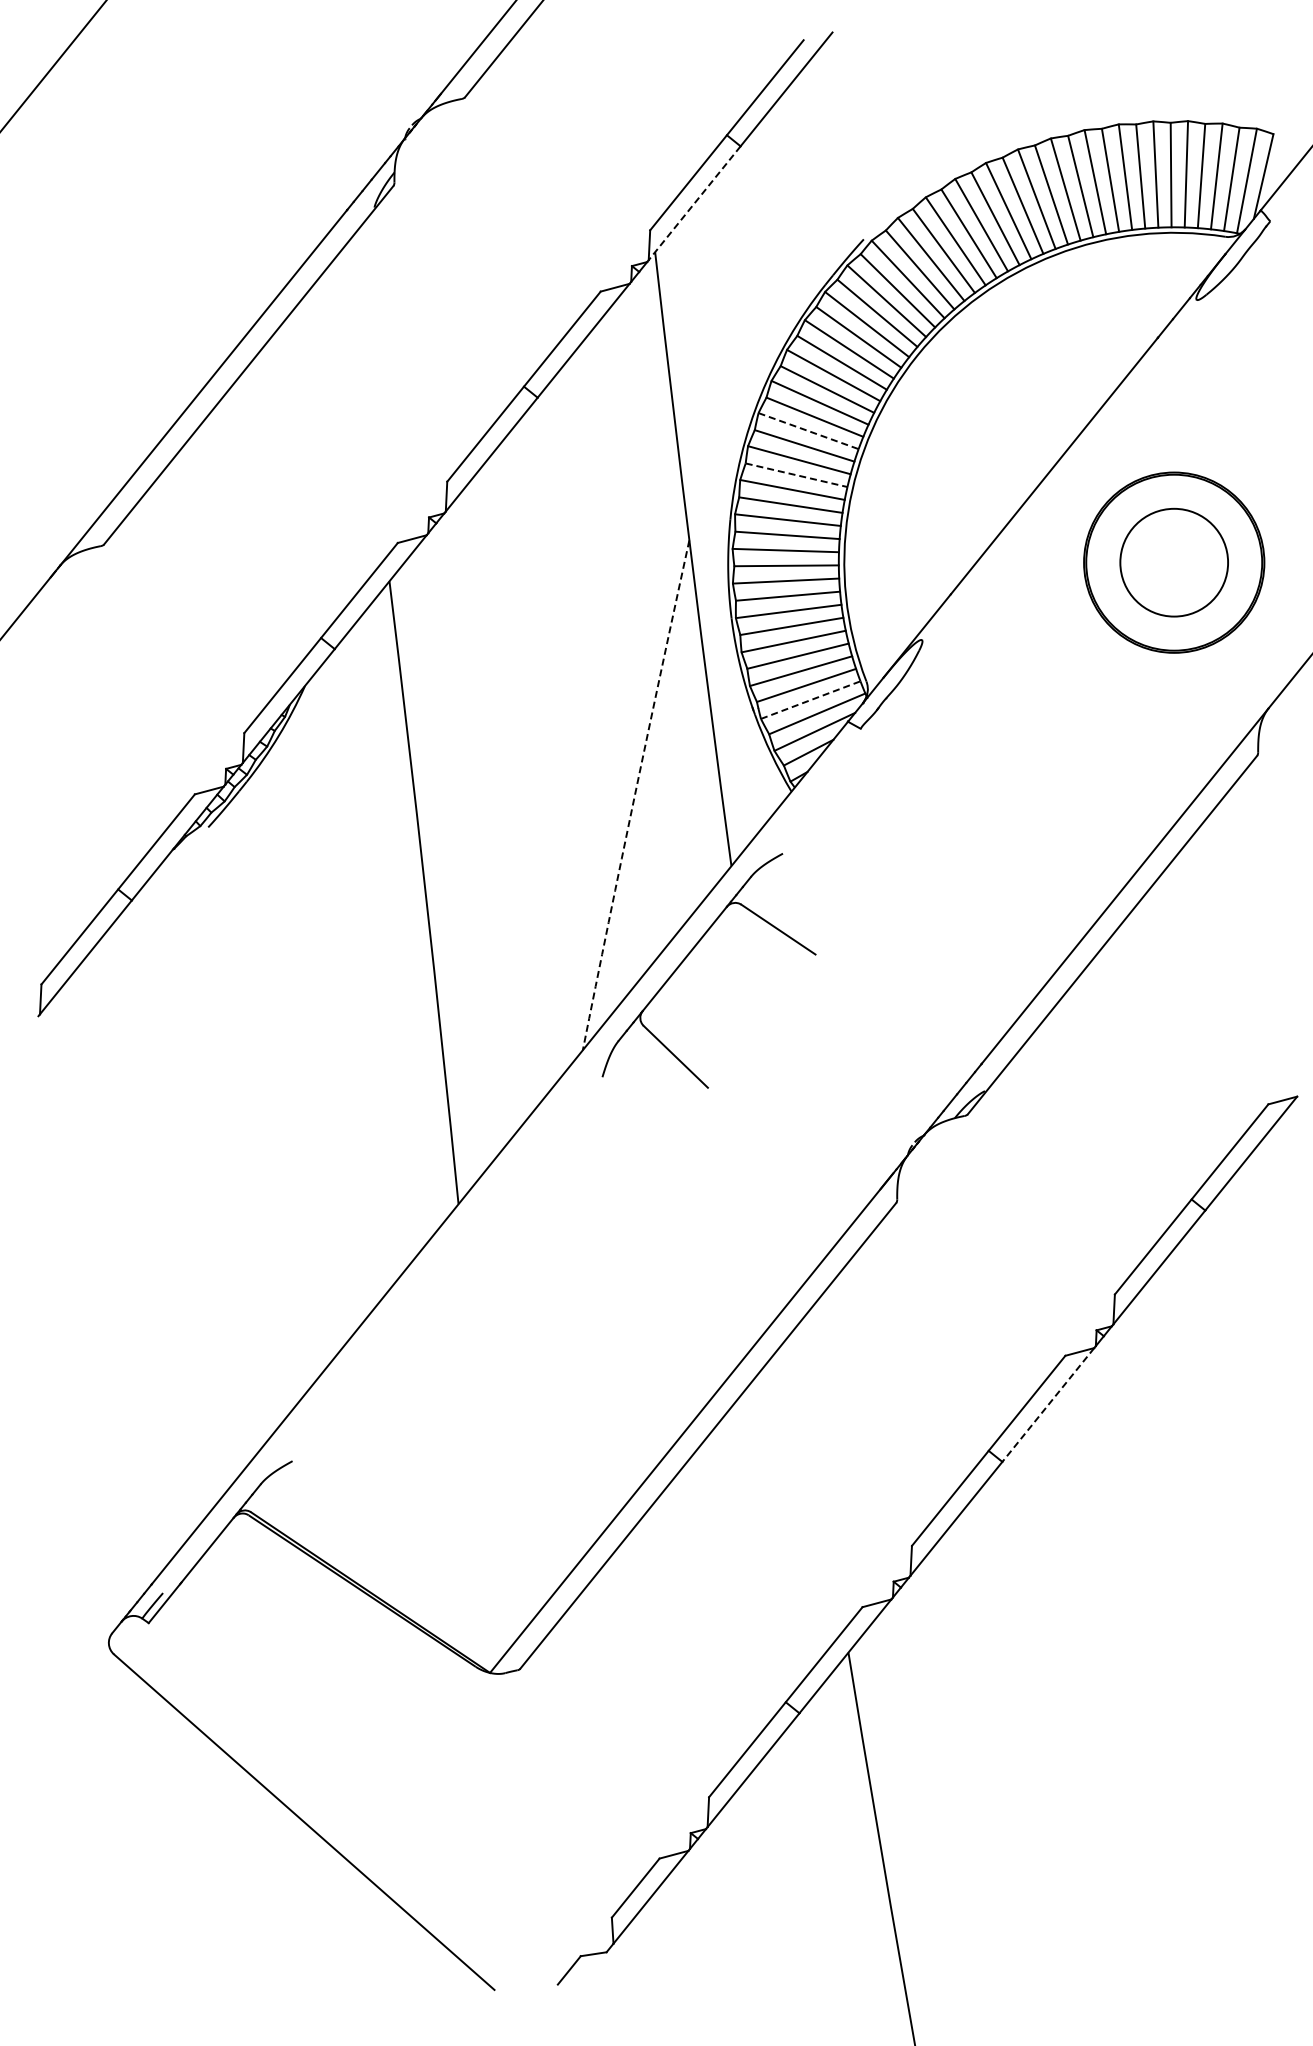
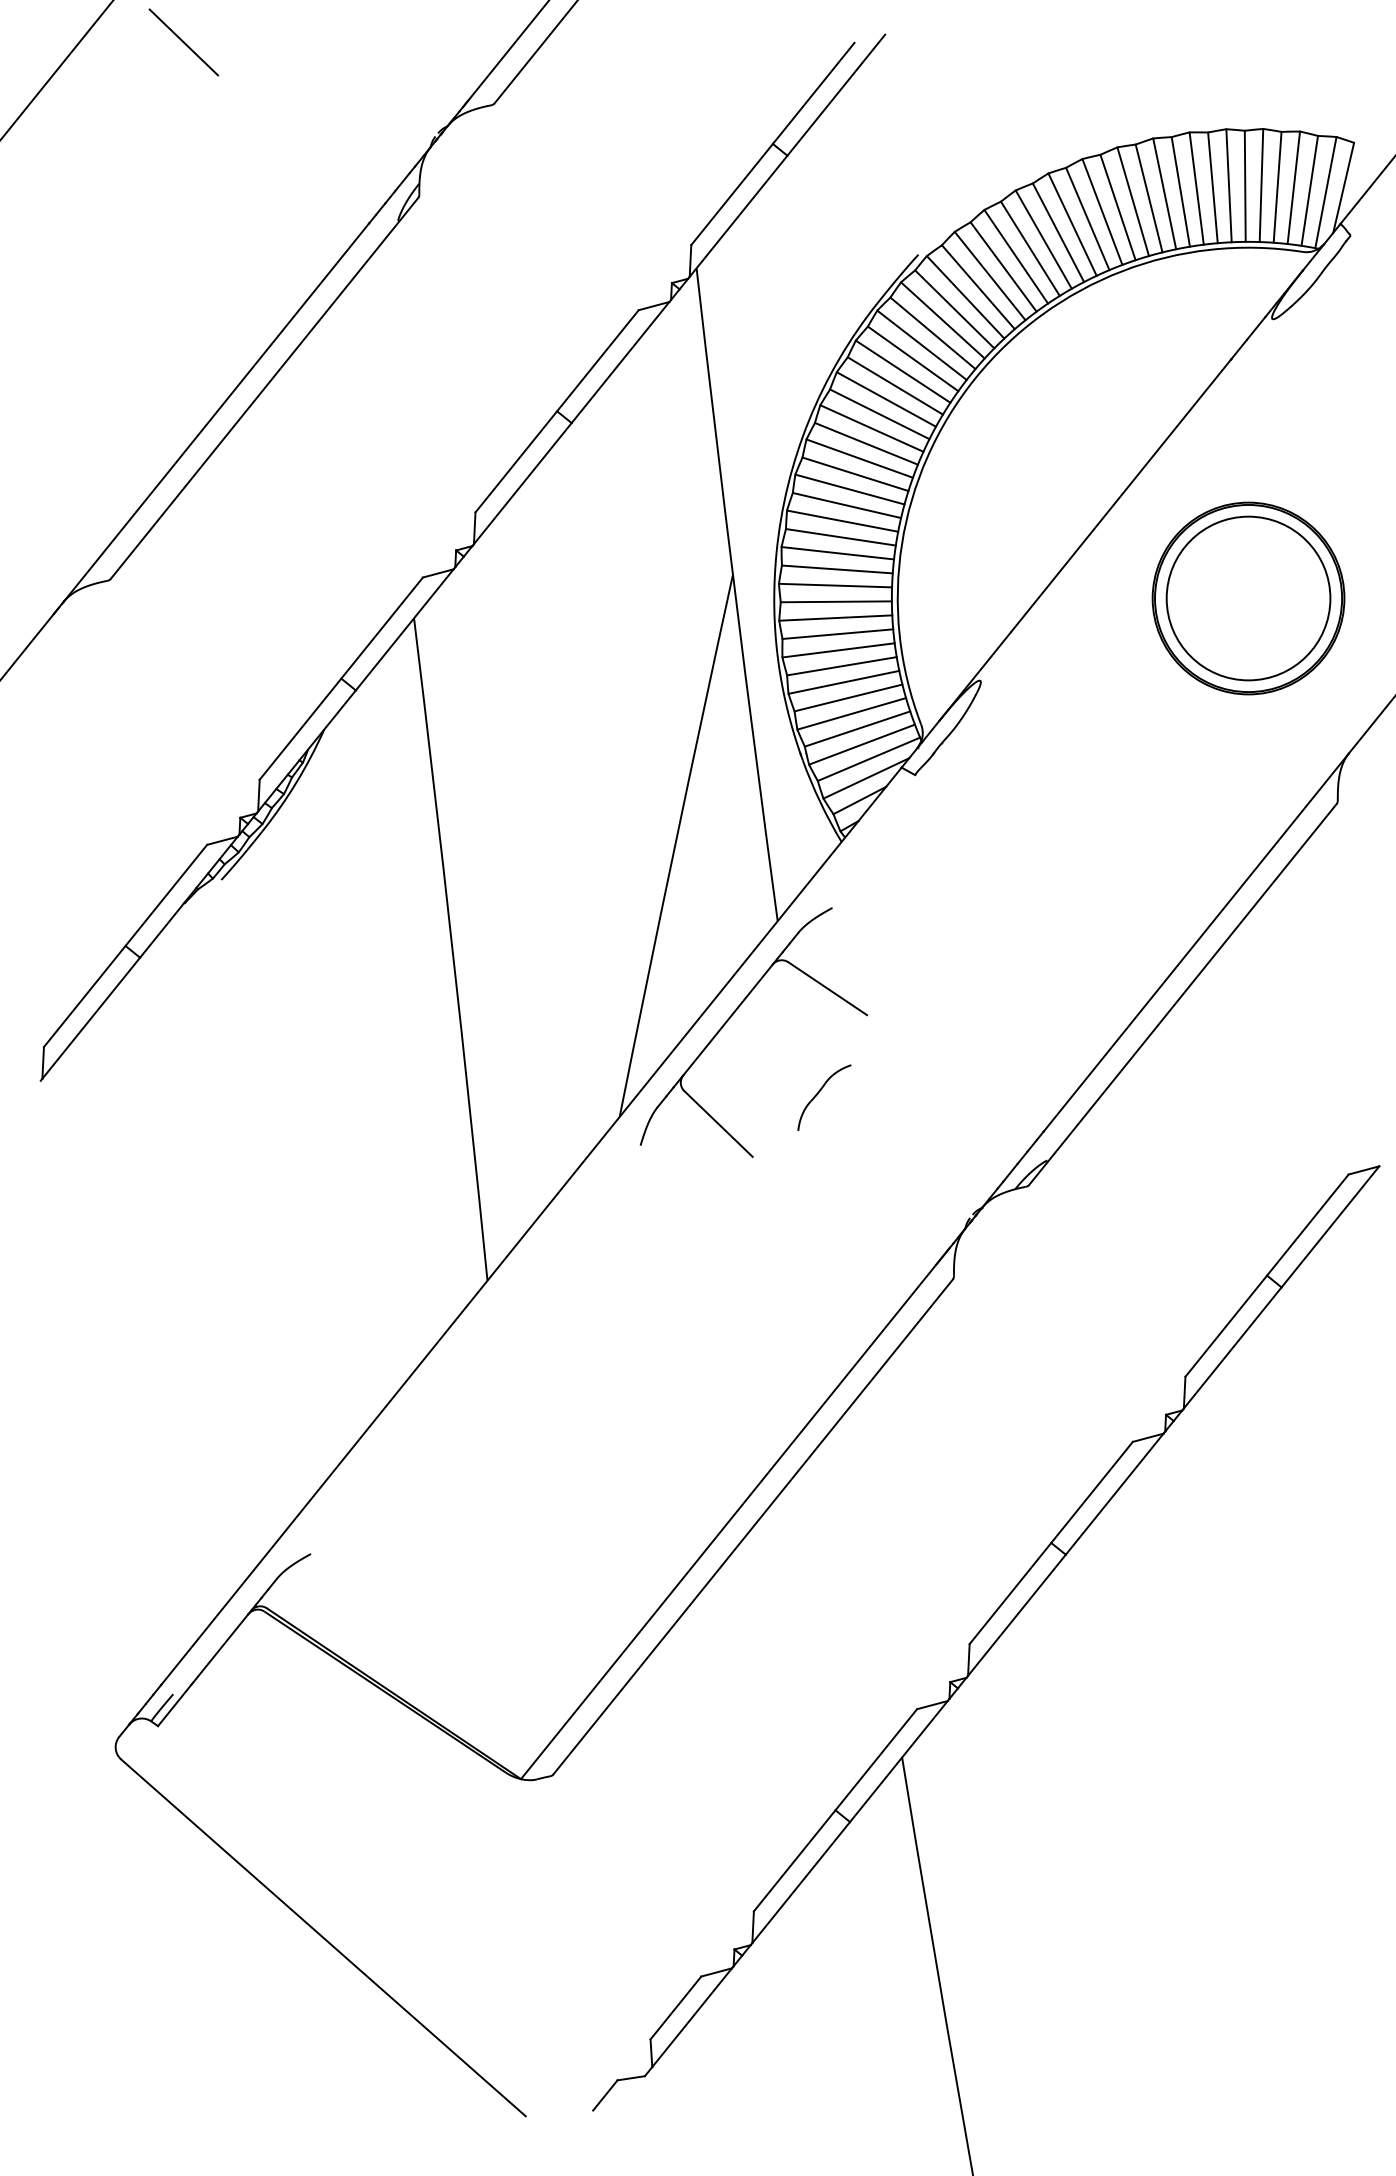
line: (172, 39) -> (183, 42), added
line: (694, 203) -> (738, 216), dashed -> solid
line: (809, 431) -> (860, 458), dashed -> solid
line: (797, 475) -> (847, 505), dashed -> solid
circle: (1174, 562) -> (1248, 598), size x1.43
line: (811, 699) -> (862, 743), dashed -> solid
arc: (634, 795) -> (674, 846), dashed -> solid
part: (769, 1029) -> (818, 1094), added
line: (1048, 1405) -> (1114, 1494), dashed -> solid

